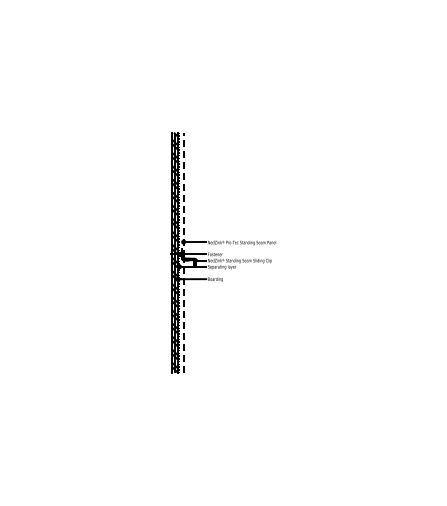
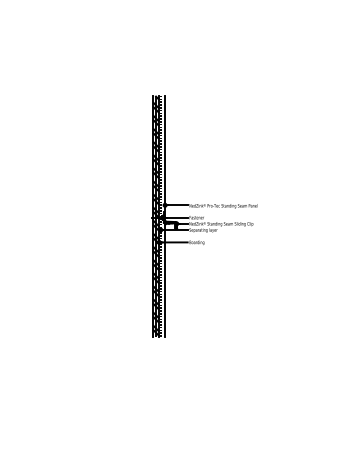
line: (183, 194) -> (164, 157), dashed -> solid
line: (183, 317) -> (164, 280), dashed -> solid

